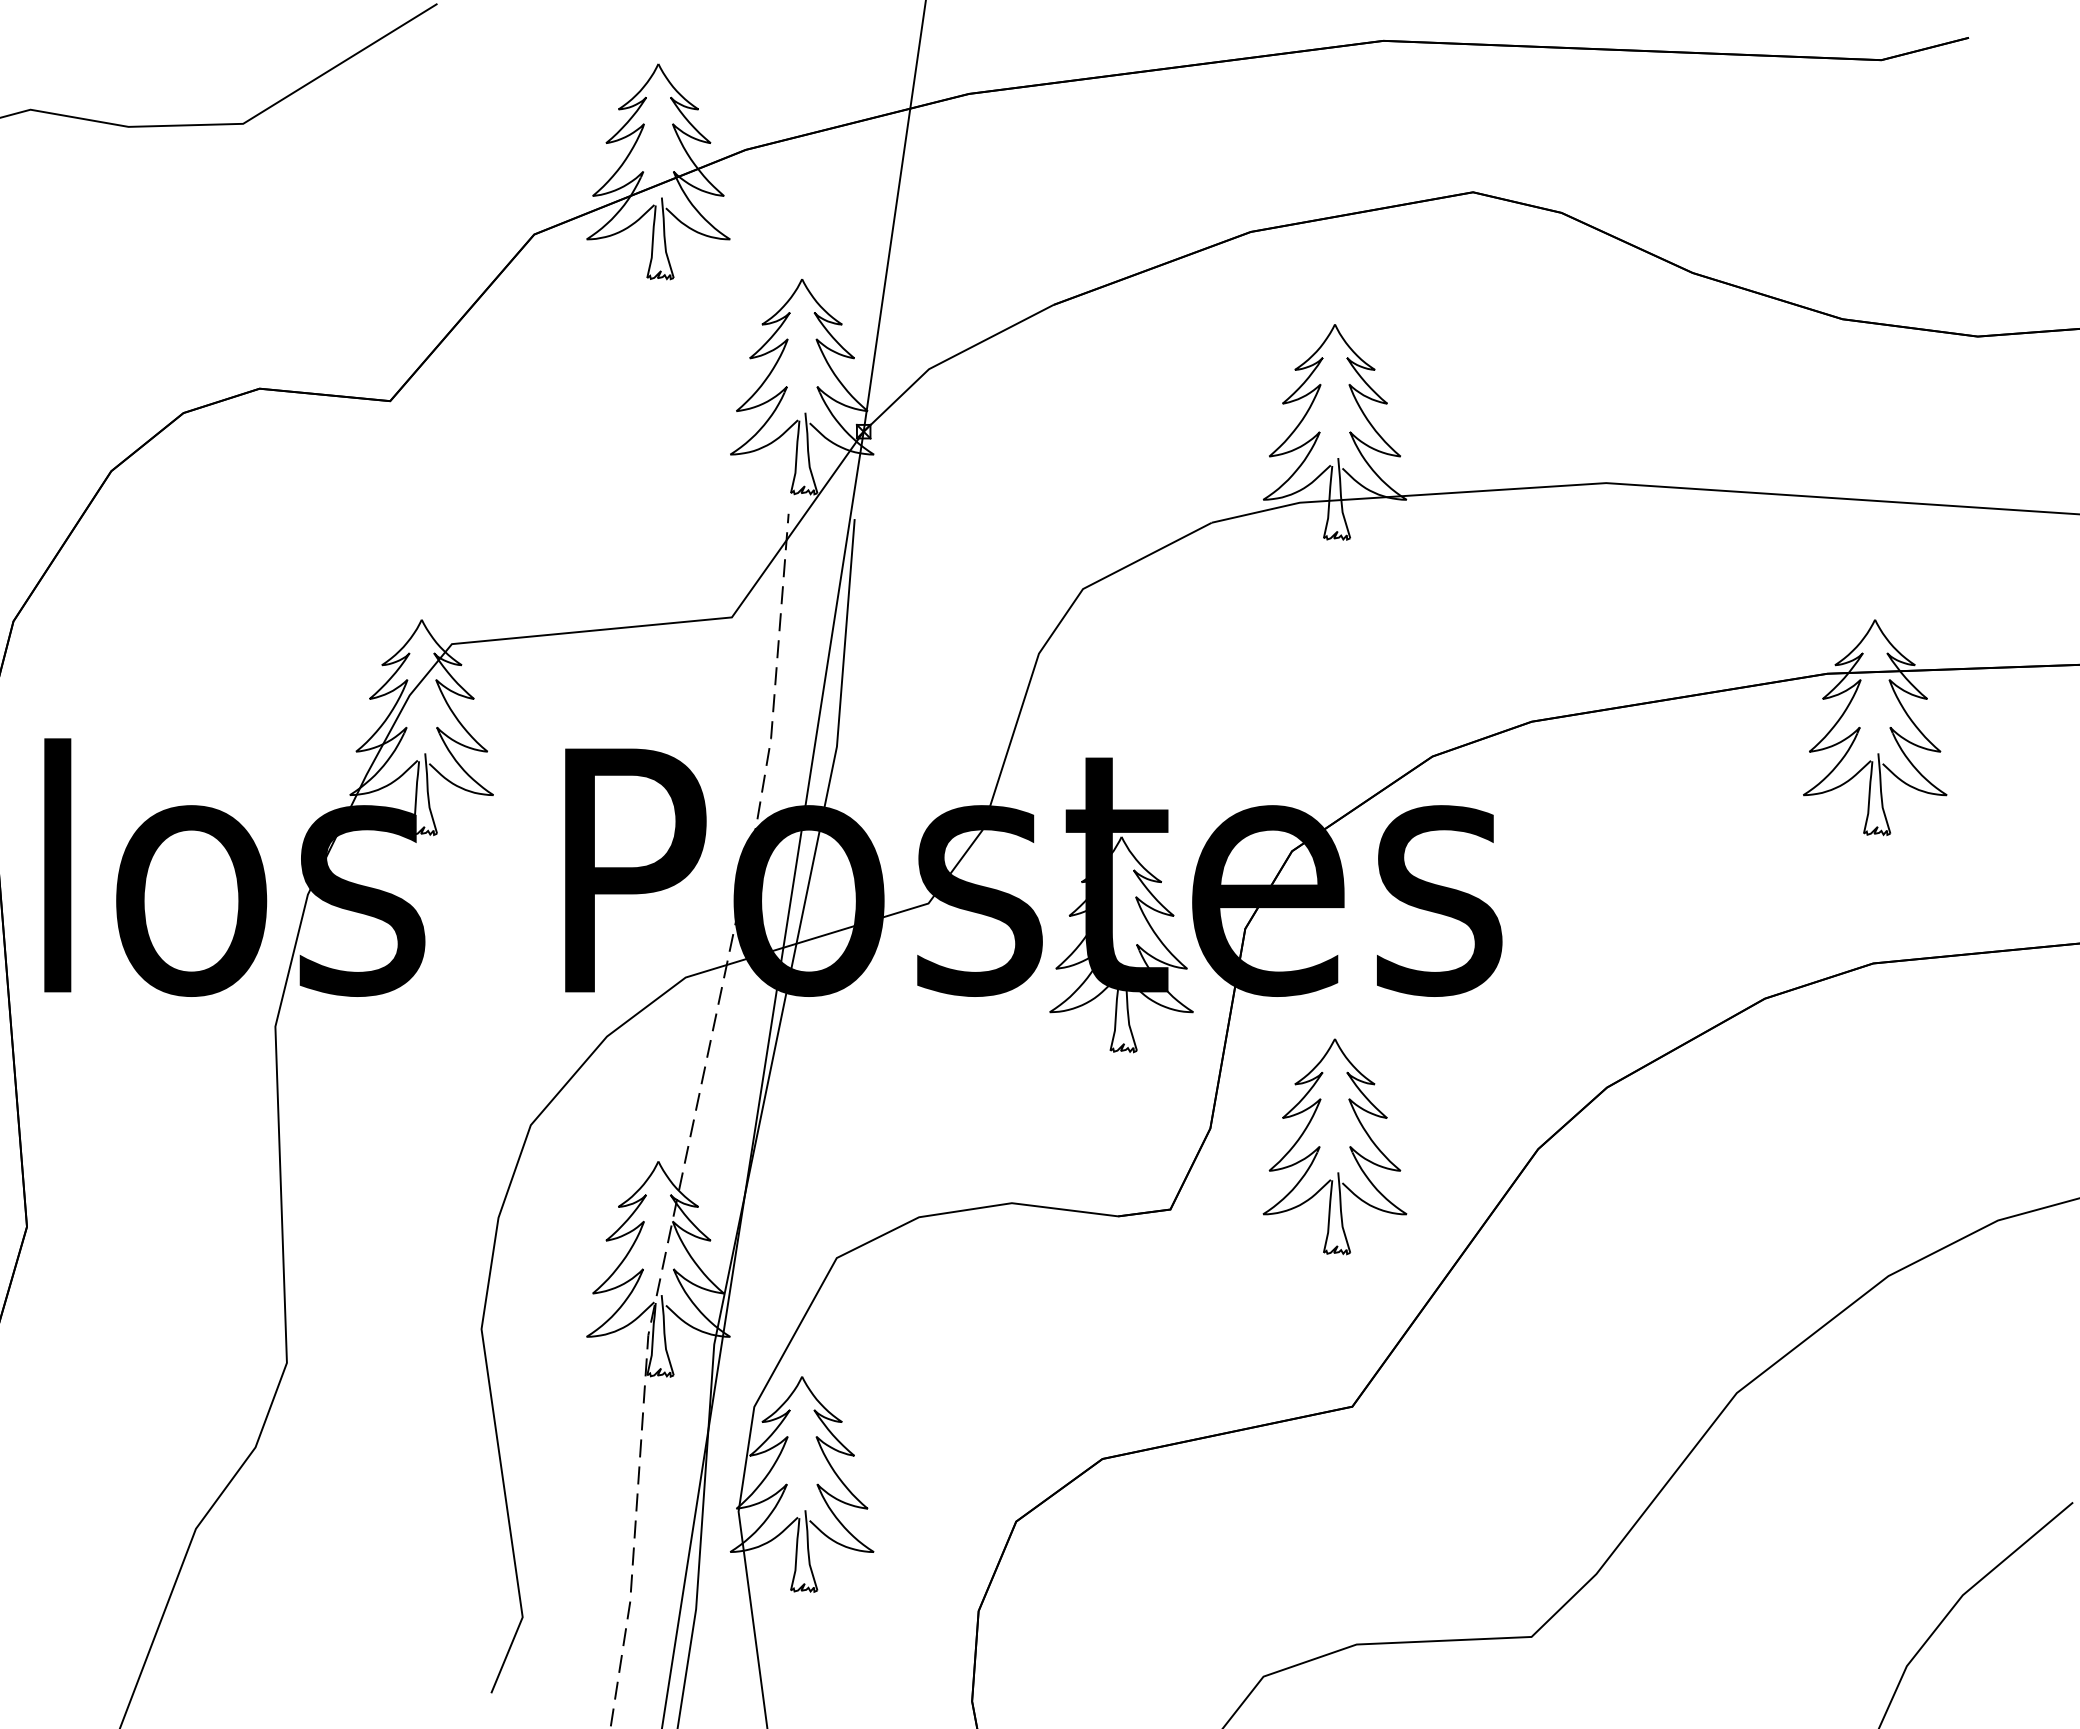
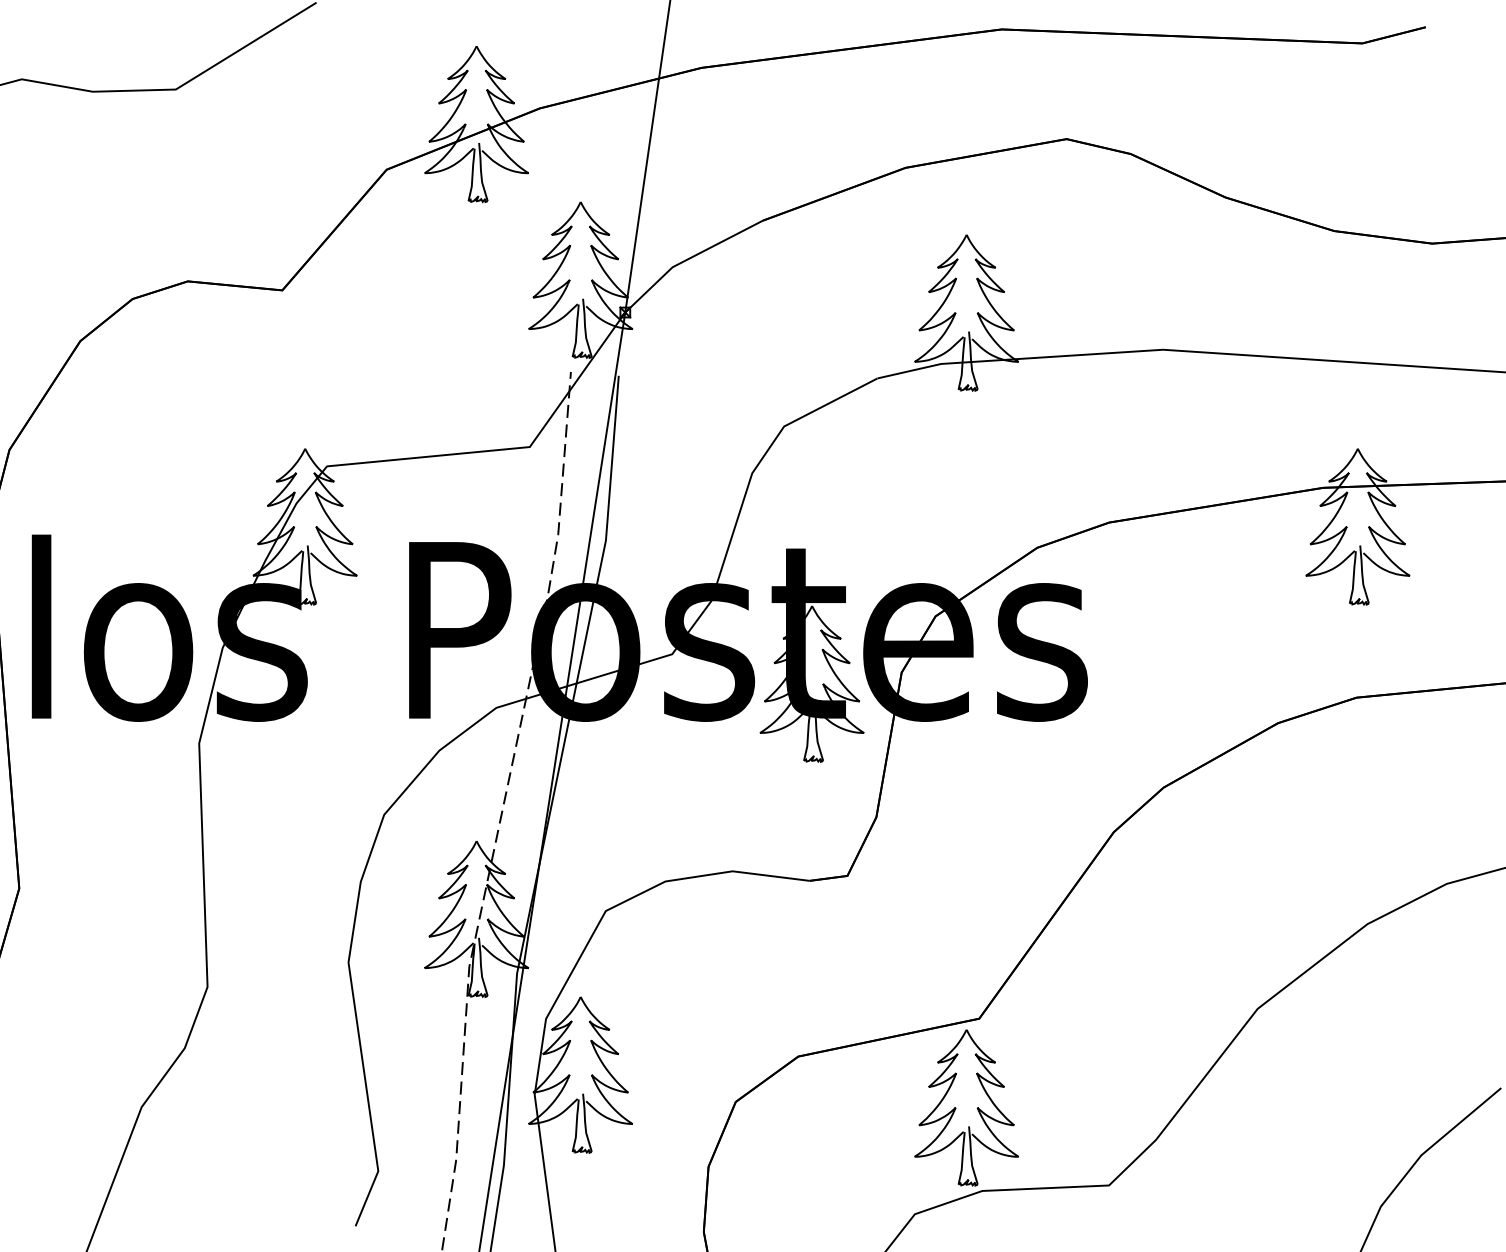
part: (1320, 1146) -> (956, 1107), moved

